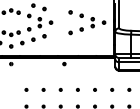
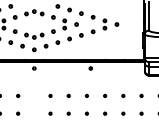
part: (87, 22) -> (99, 24), moved

